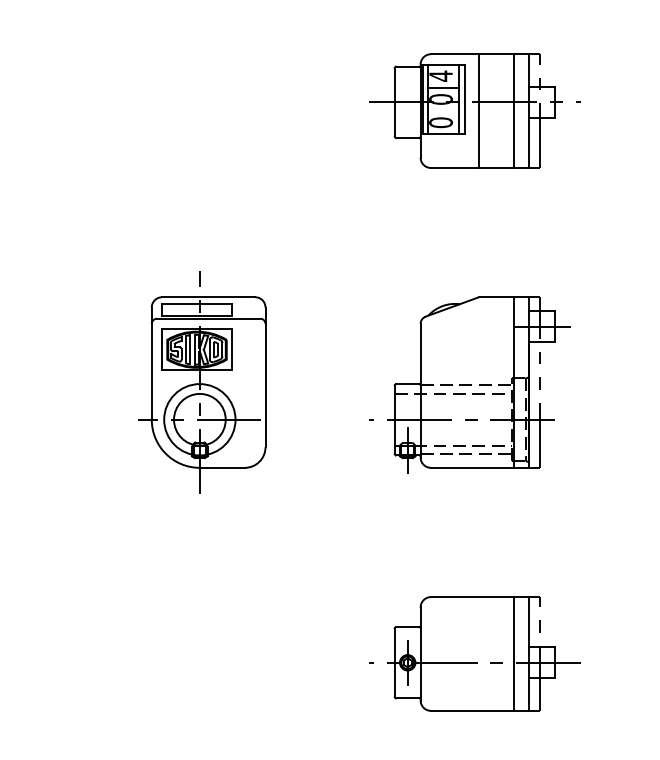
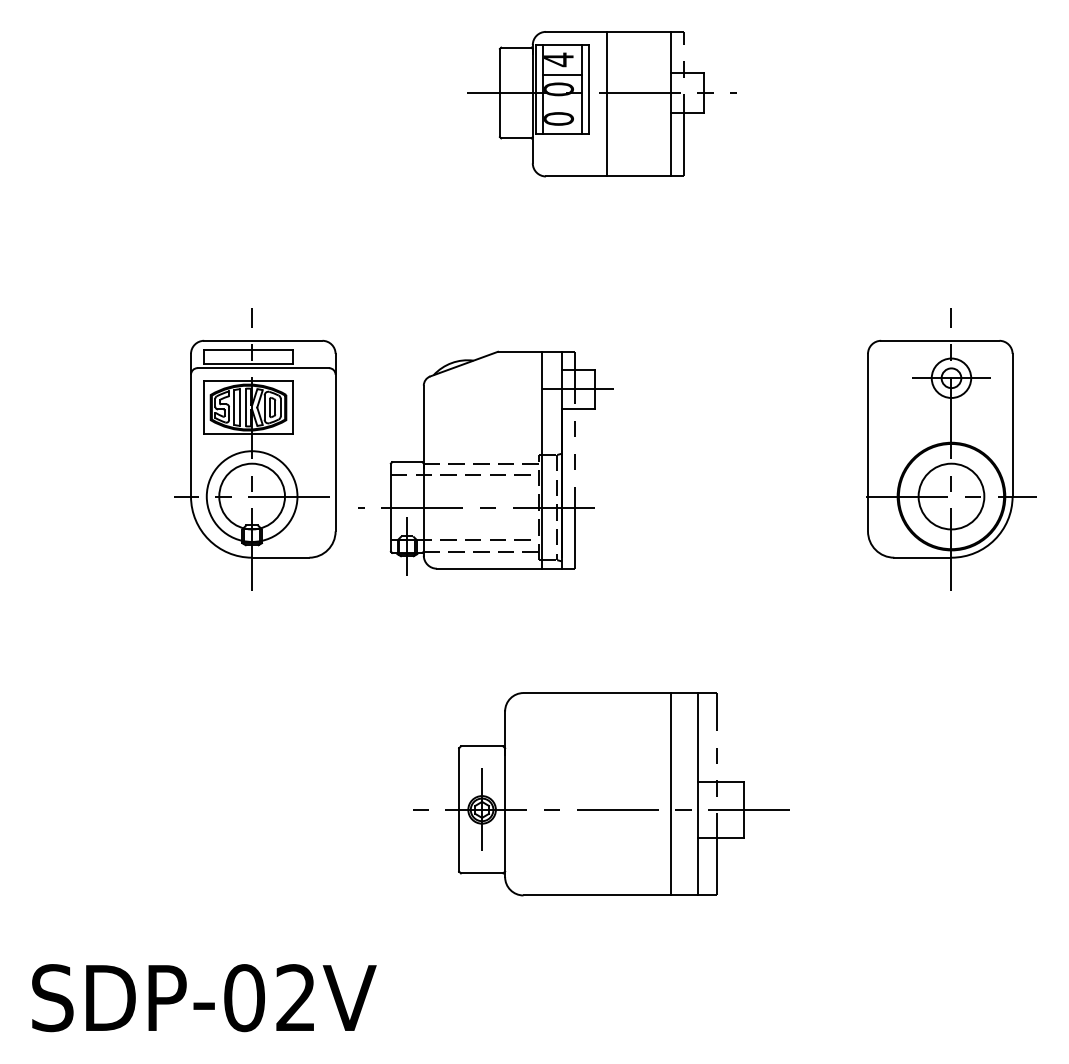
line: (514, 110) -> (651, 103), removed
part: (469, 384) -> (485, 462), moved
part: (474, 654) -> (601, 794), size x1.4

